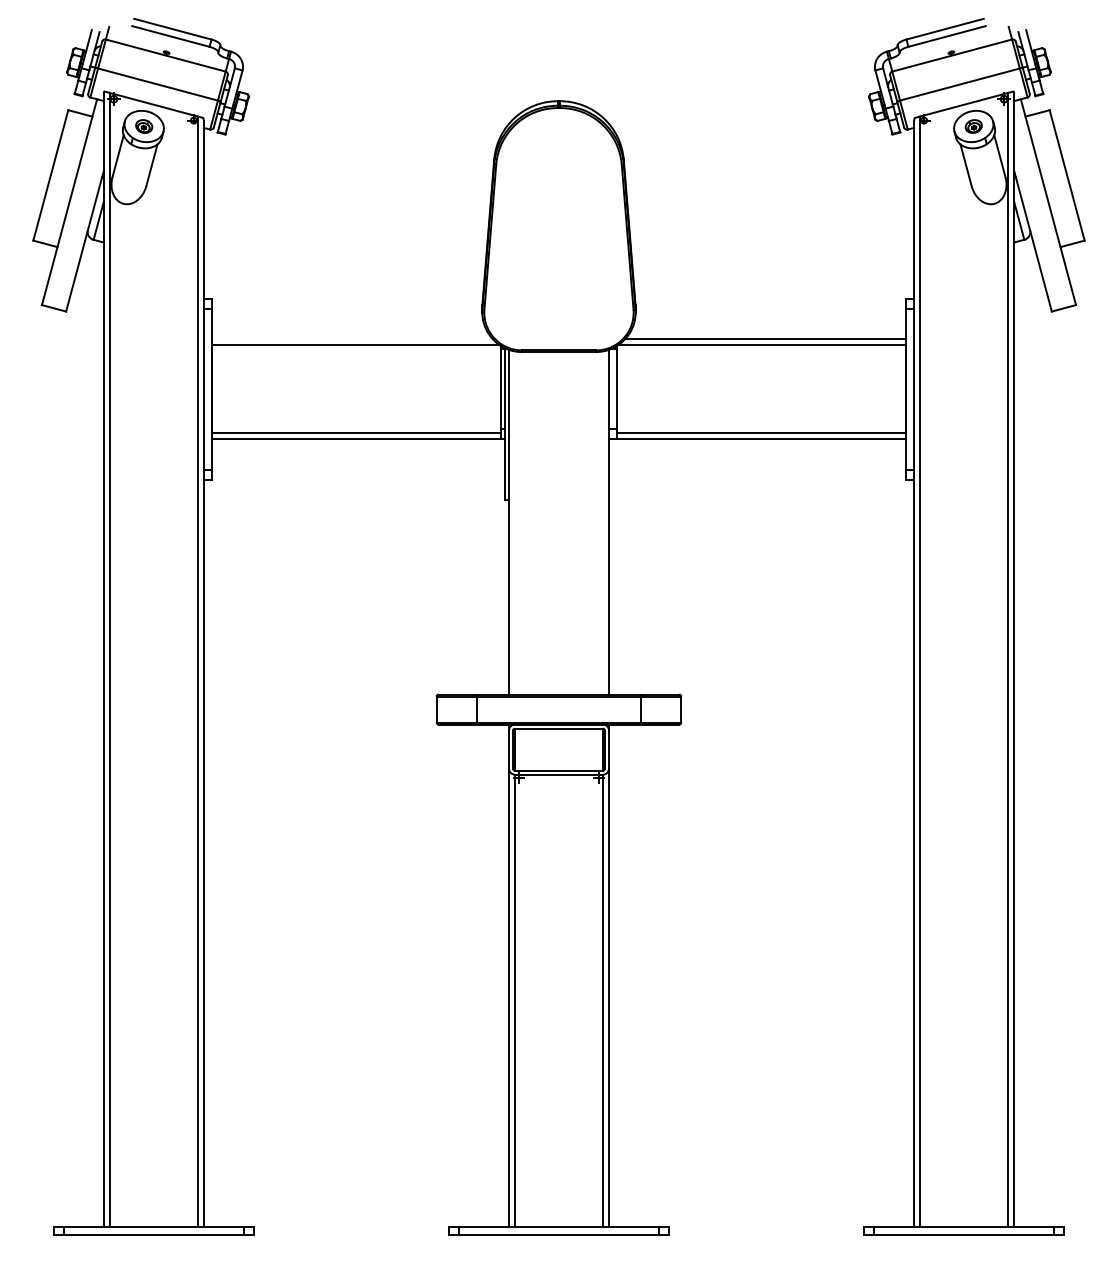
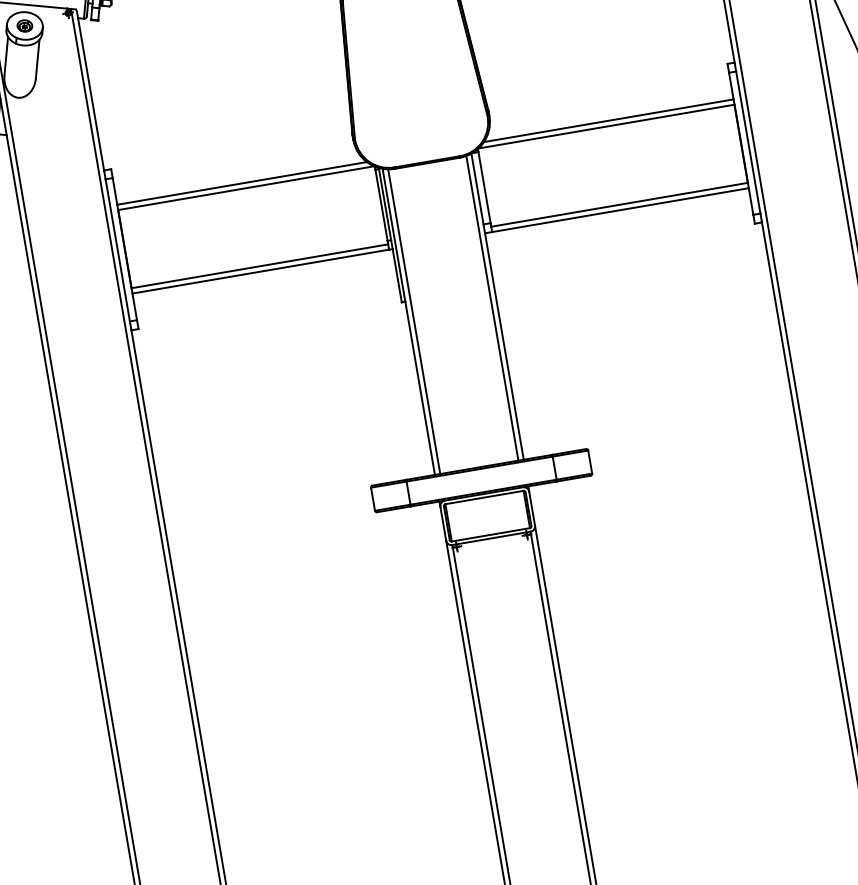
line: (351, 339) -> (241, 183), added
line: (514, 522) -> (413, 321), added
line: (603, 522) -> (492, 307), added

